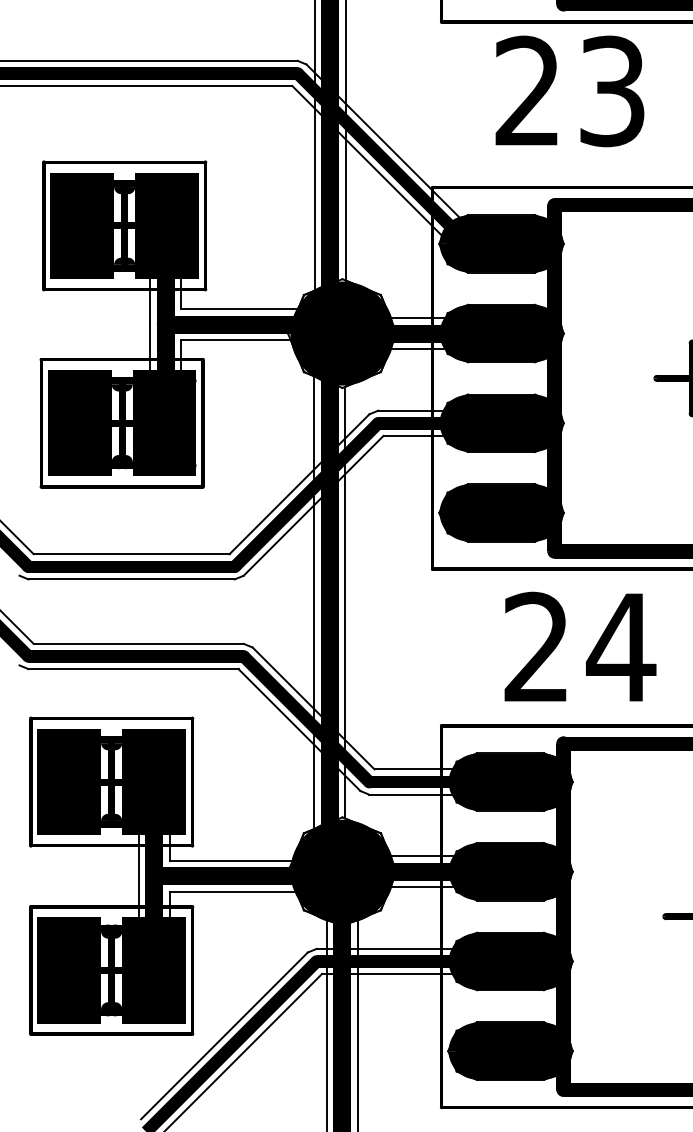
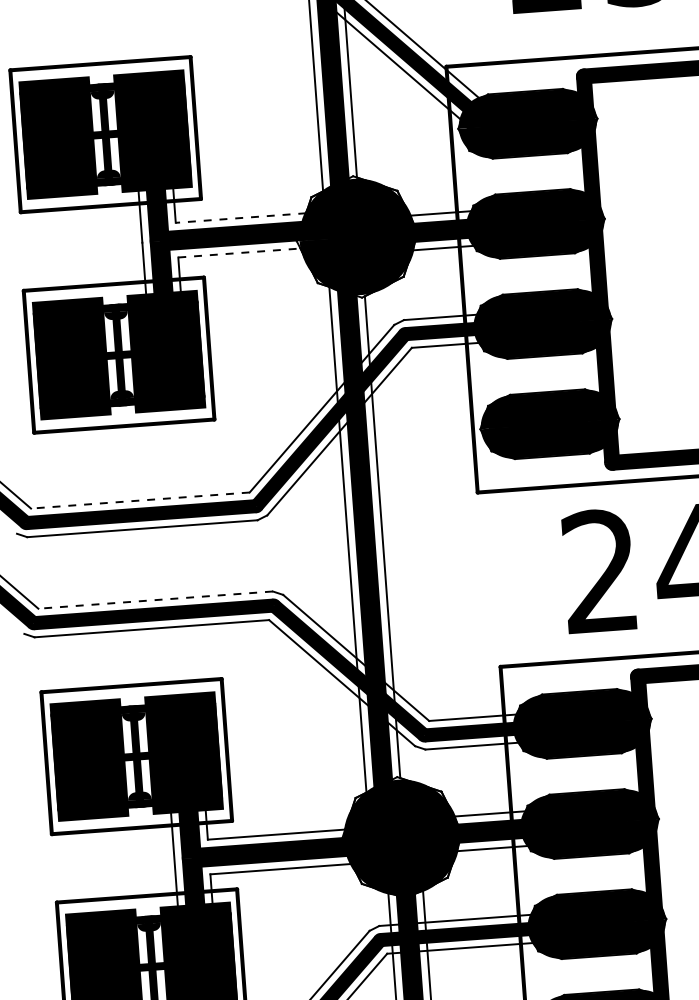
line: (239, 309) -> (240, 218), solid -> dashed
line: (236, 340) -> (239, 253), solid -> dashed
line: (131, 554) -> (140, 500), solid -> dashed
line: (138, 643) -> (155, 599), solid -> dashed

